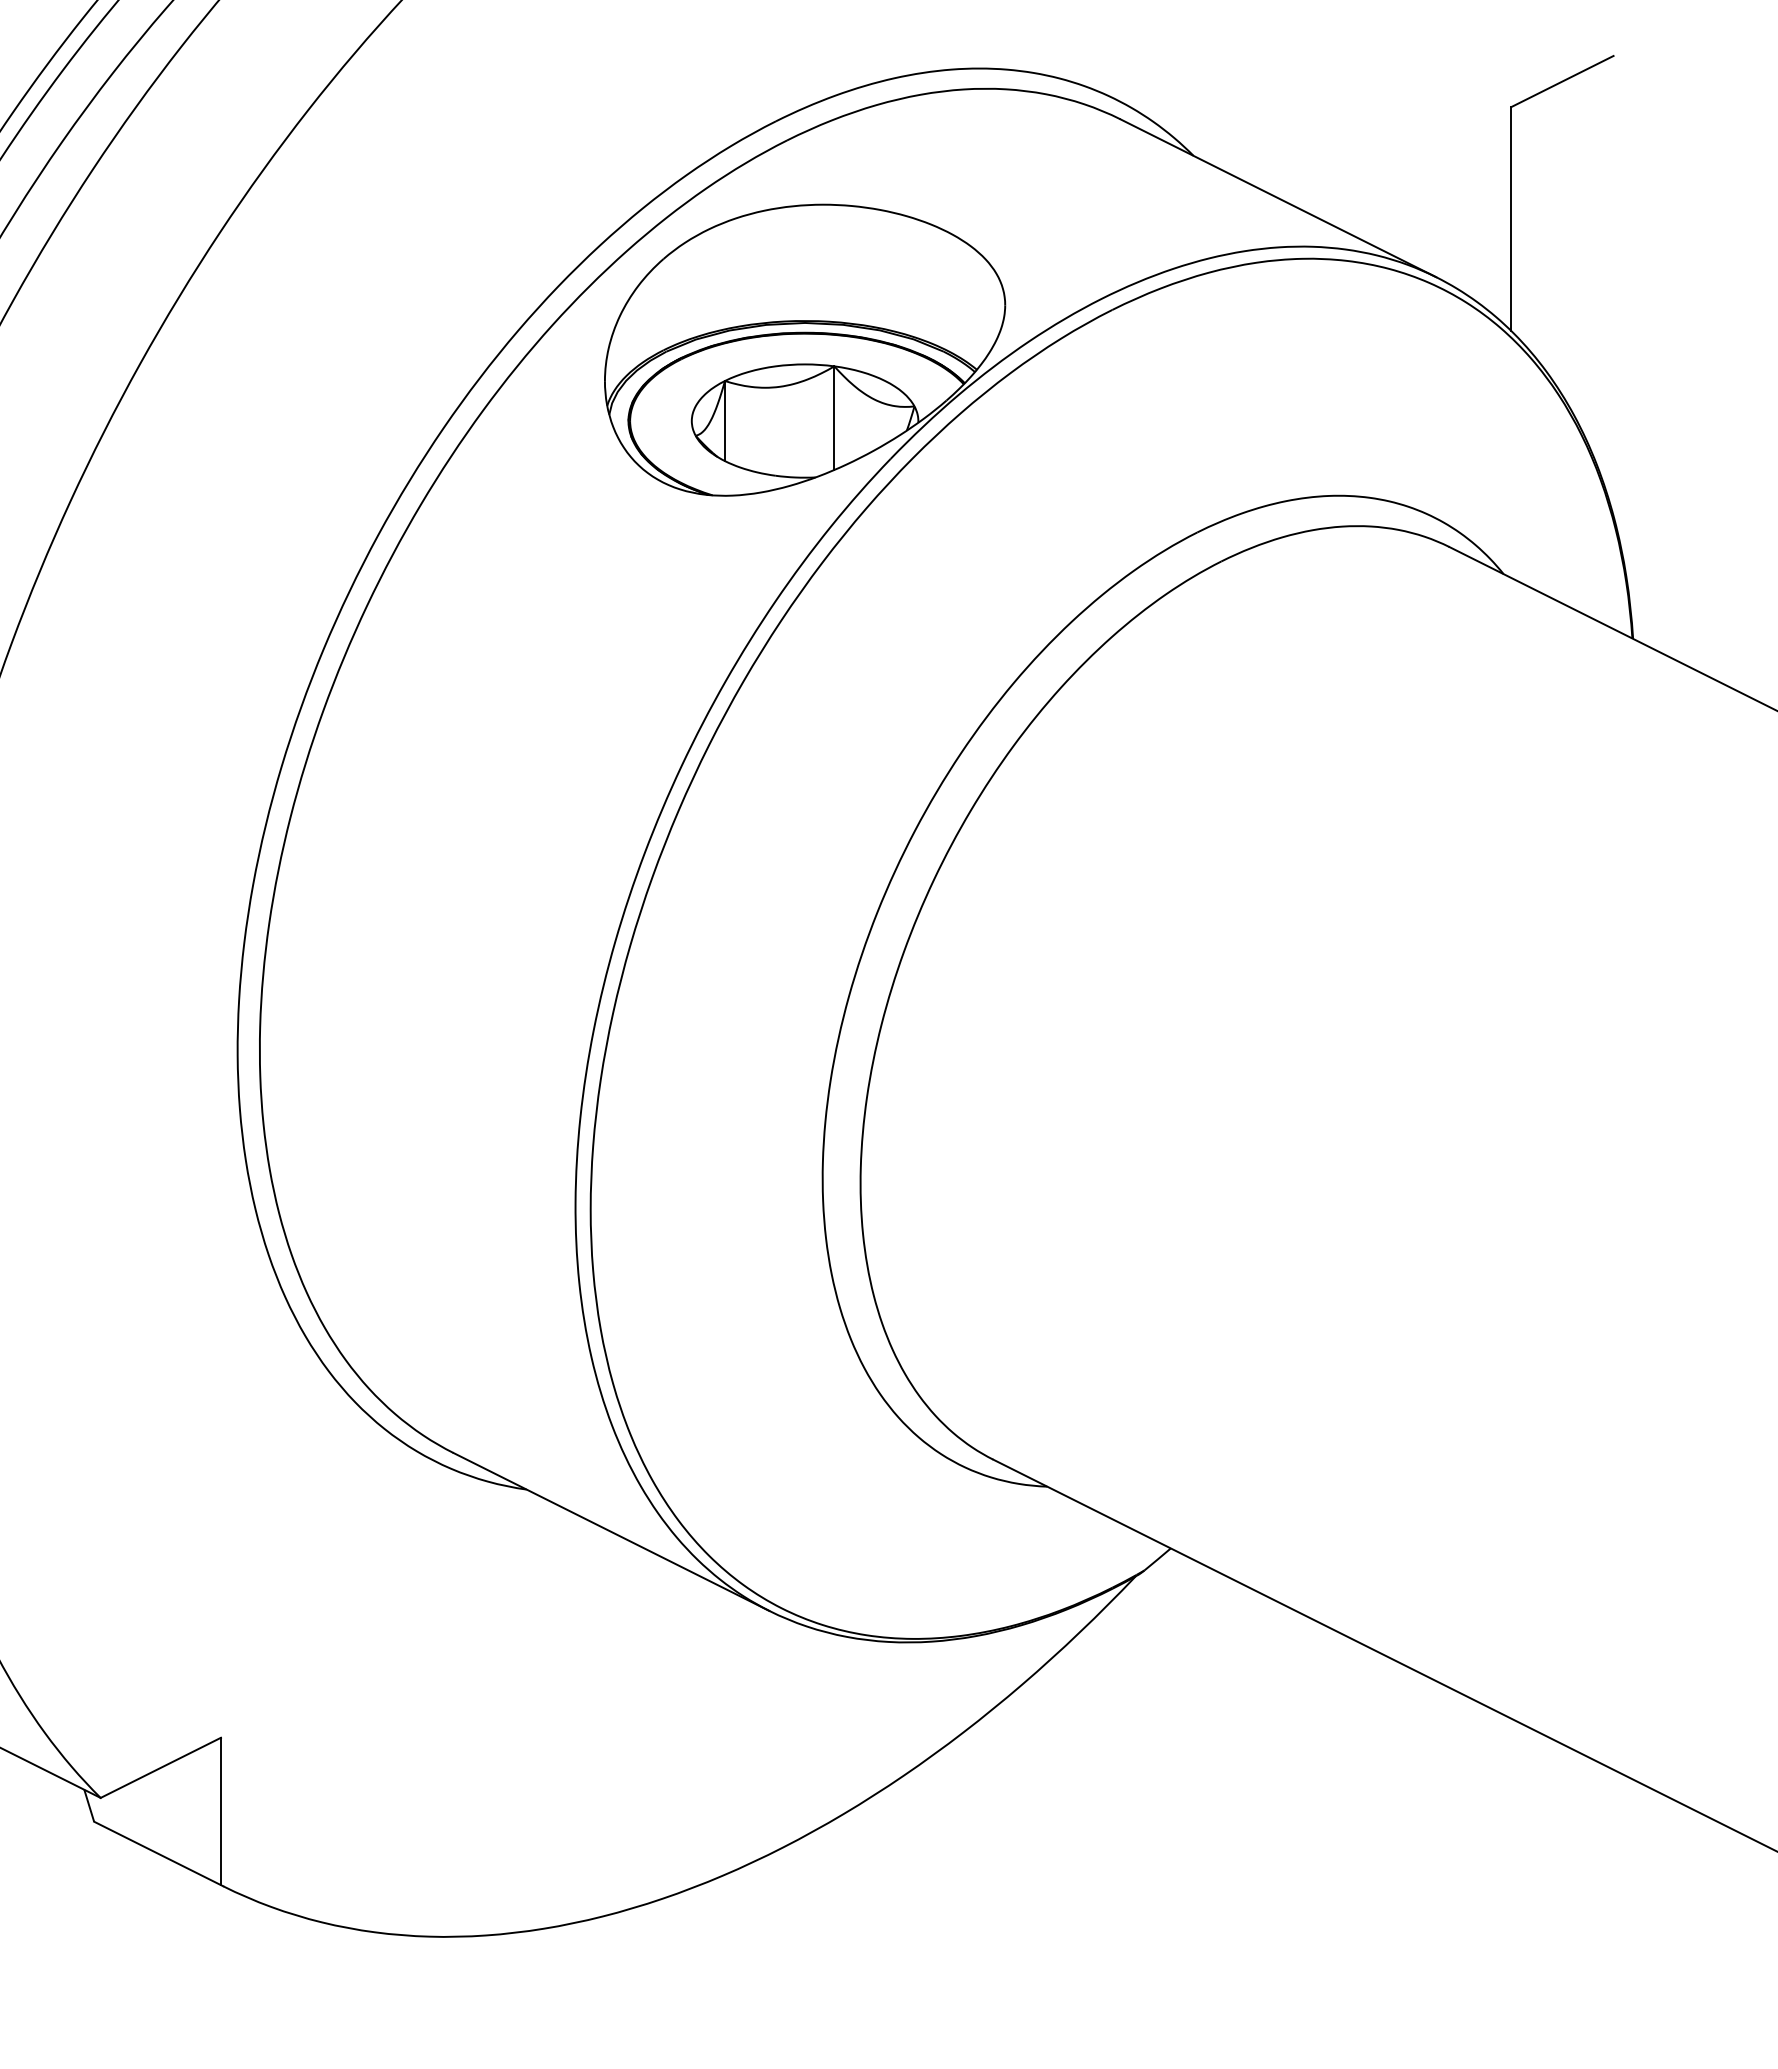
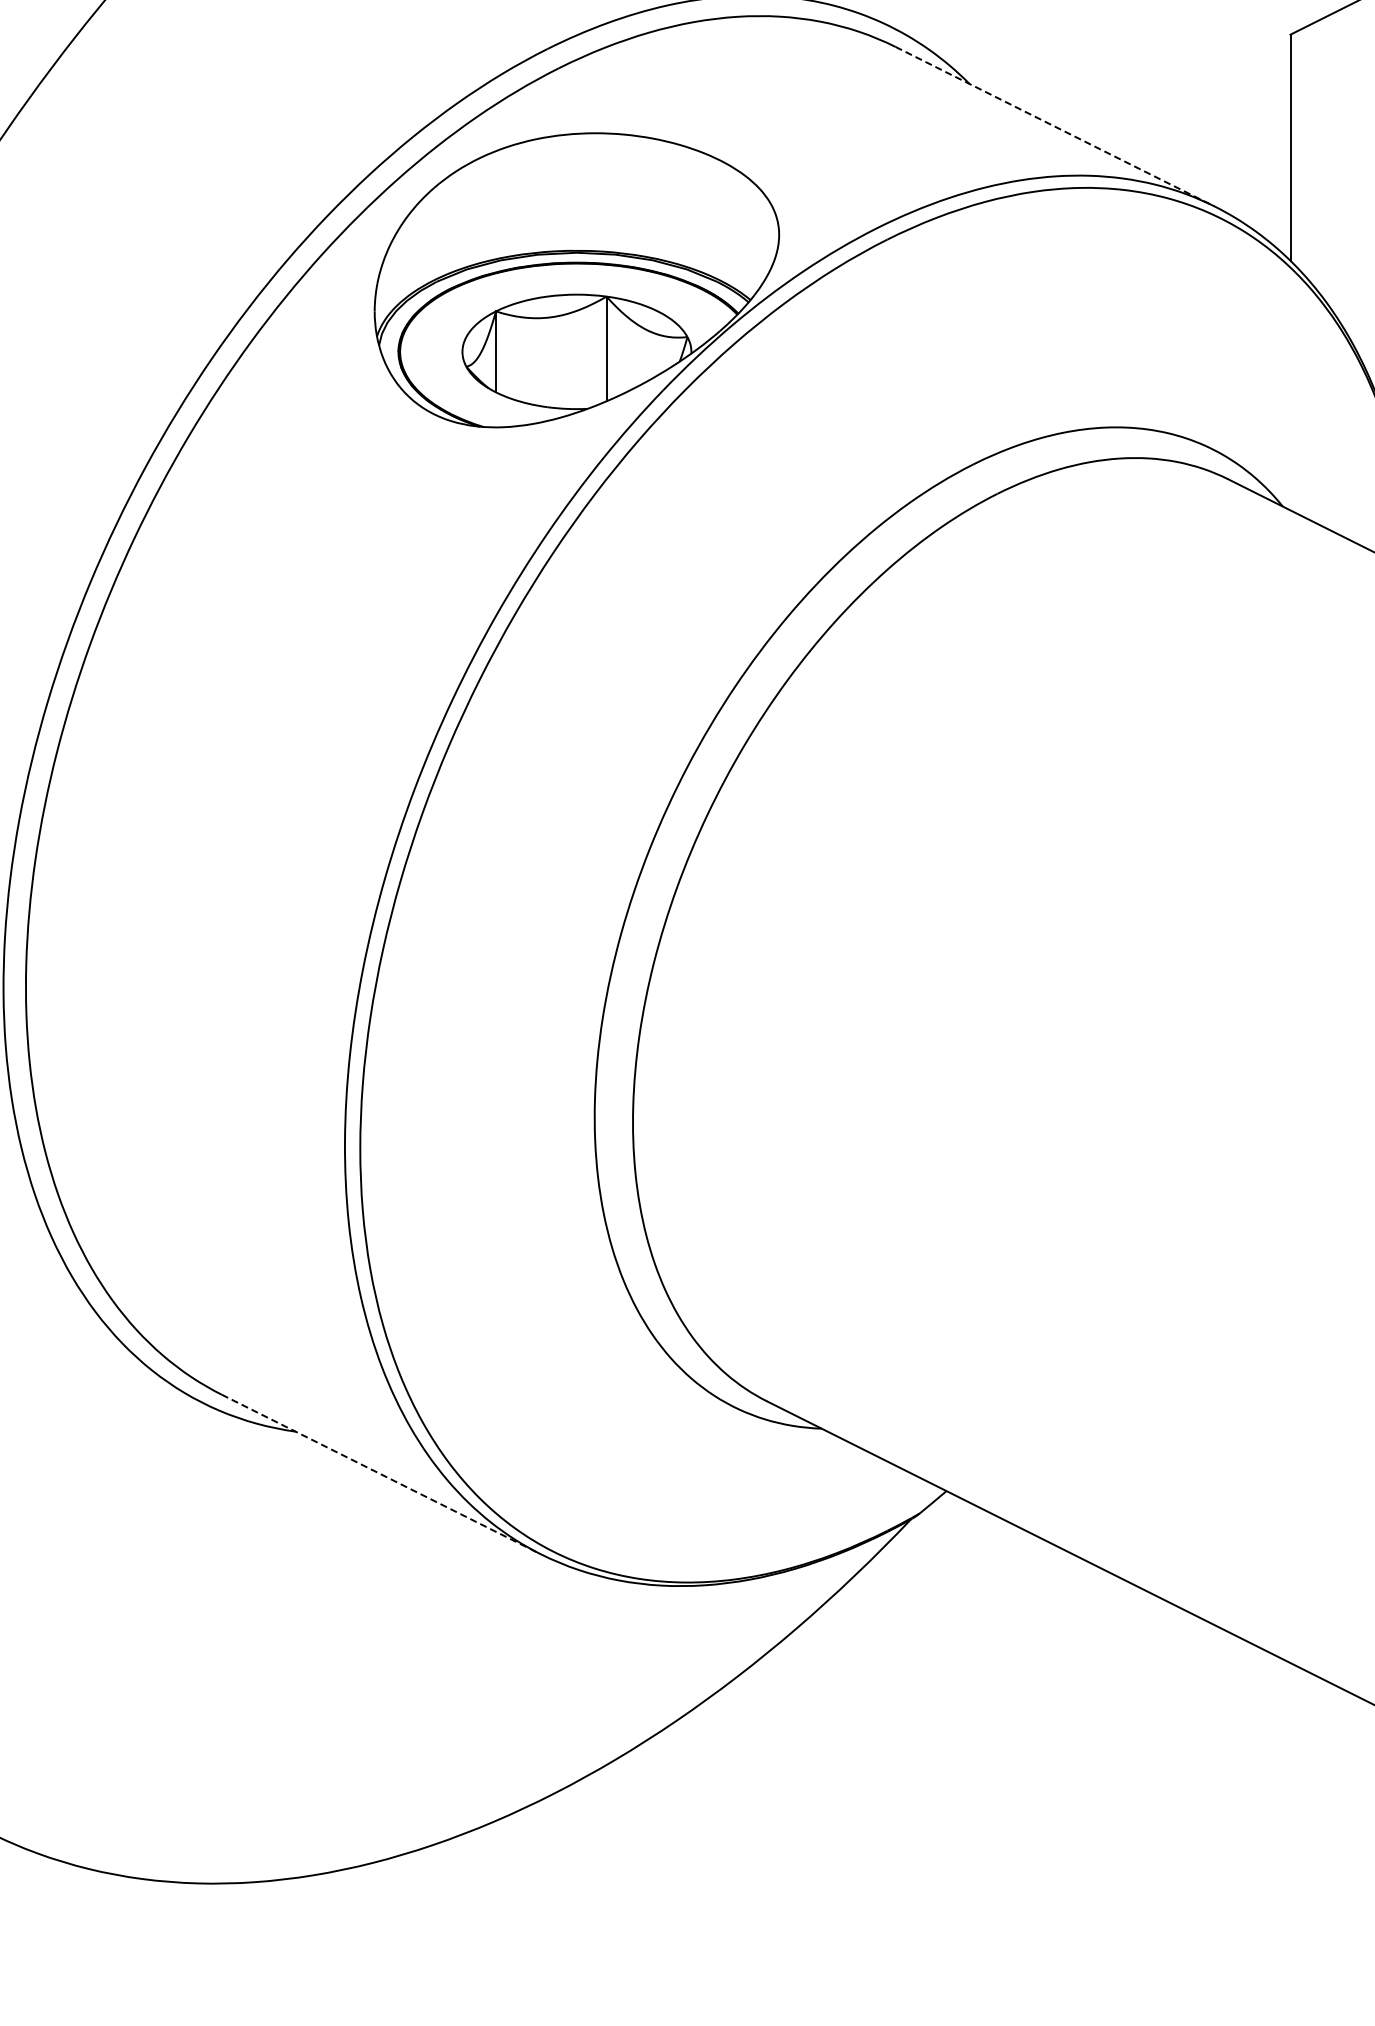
line: (1278, 198) -> (1055, 126), solid -> dashed
line: (611, 1532) -> (381, 1475), solid -> dashed

